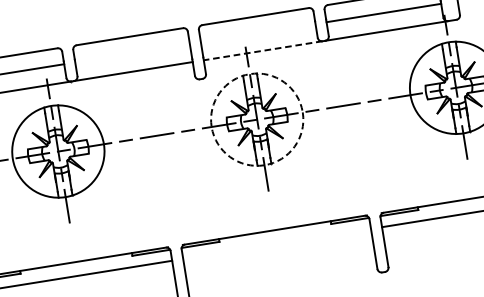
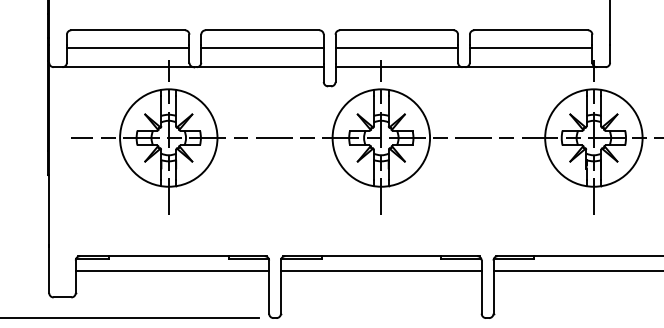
line: (257, 33) -> (396, 48), added
line: (262, 51) -> (398, 67), dashed -> solid
line: (132, 53) -> (262, 48), added
circle: (257, 119) -> (381, 137), dashed -> solid
line: (276, 243) -> (380, 270), added

